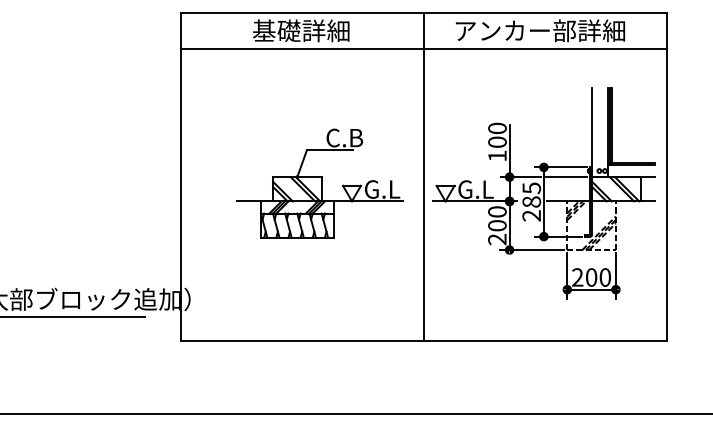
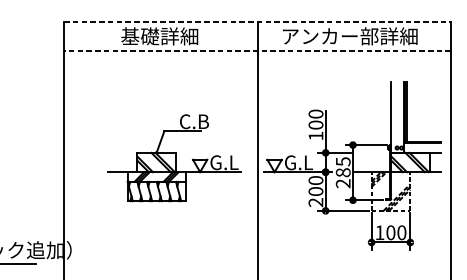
line: (424, 13) -> (257, 22), solid -> dashed
line: (424, 49) -> (257, 51), solid -> dashed
line: (566, 177) -> (370, 153), removed
text: (577, 277) -> (379, 232), 200 -> 100

